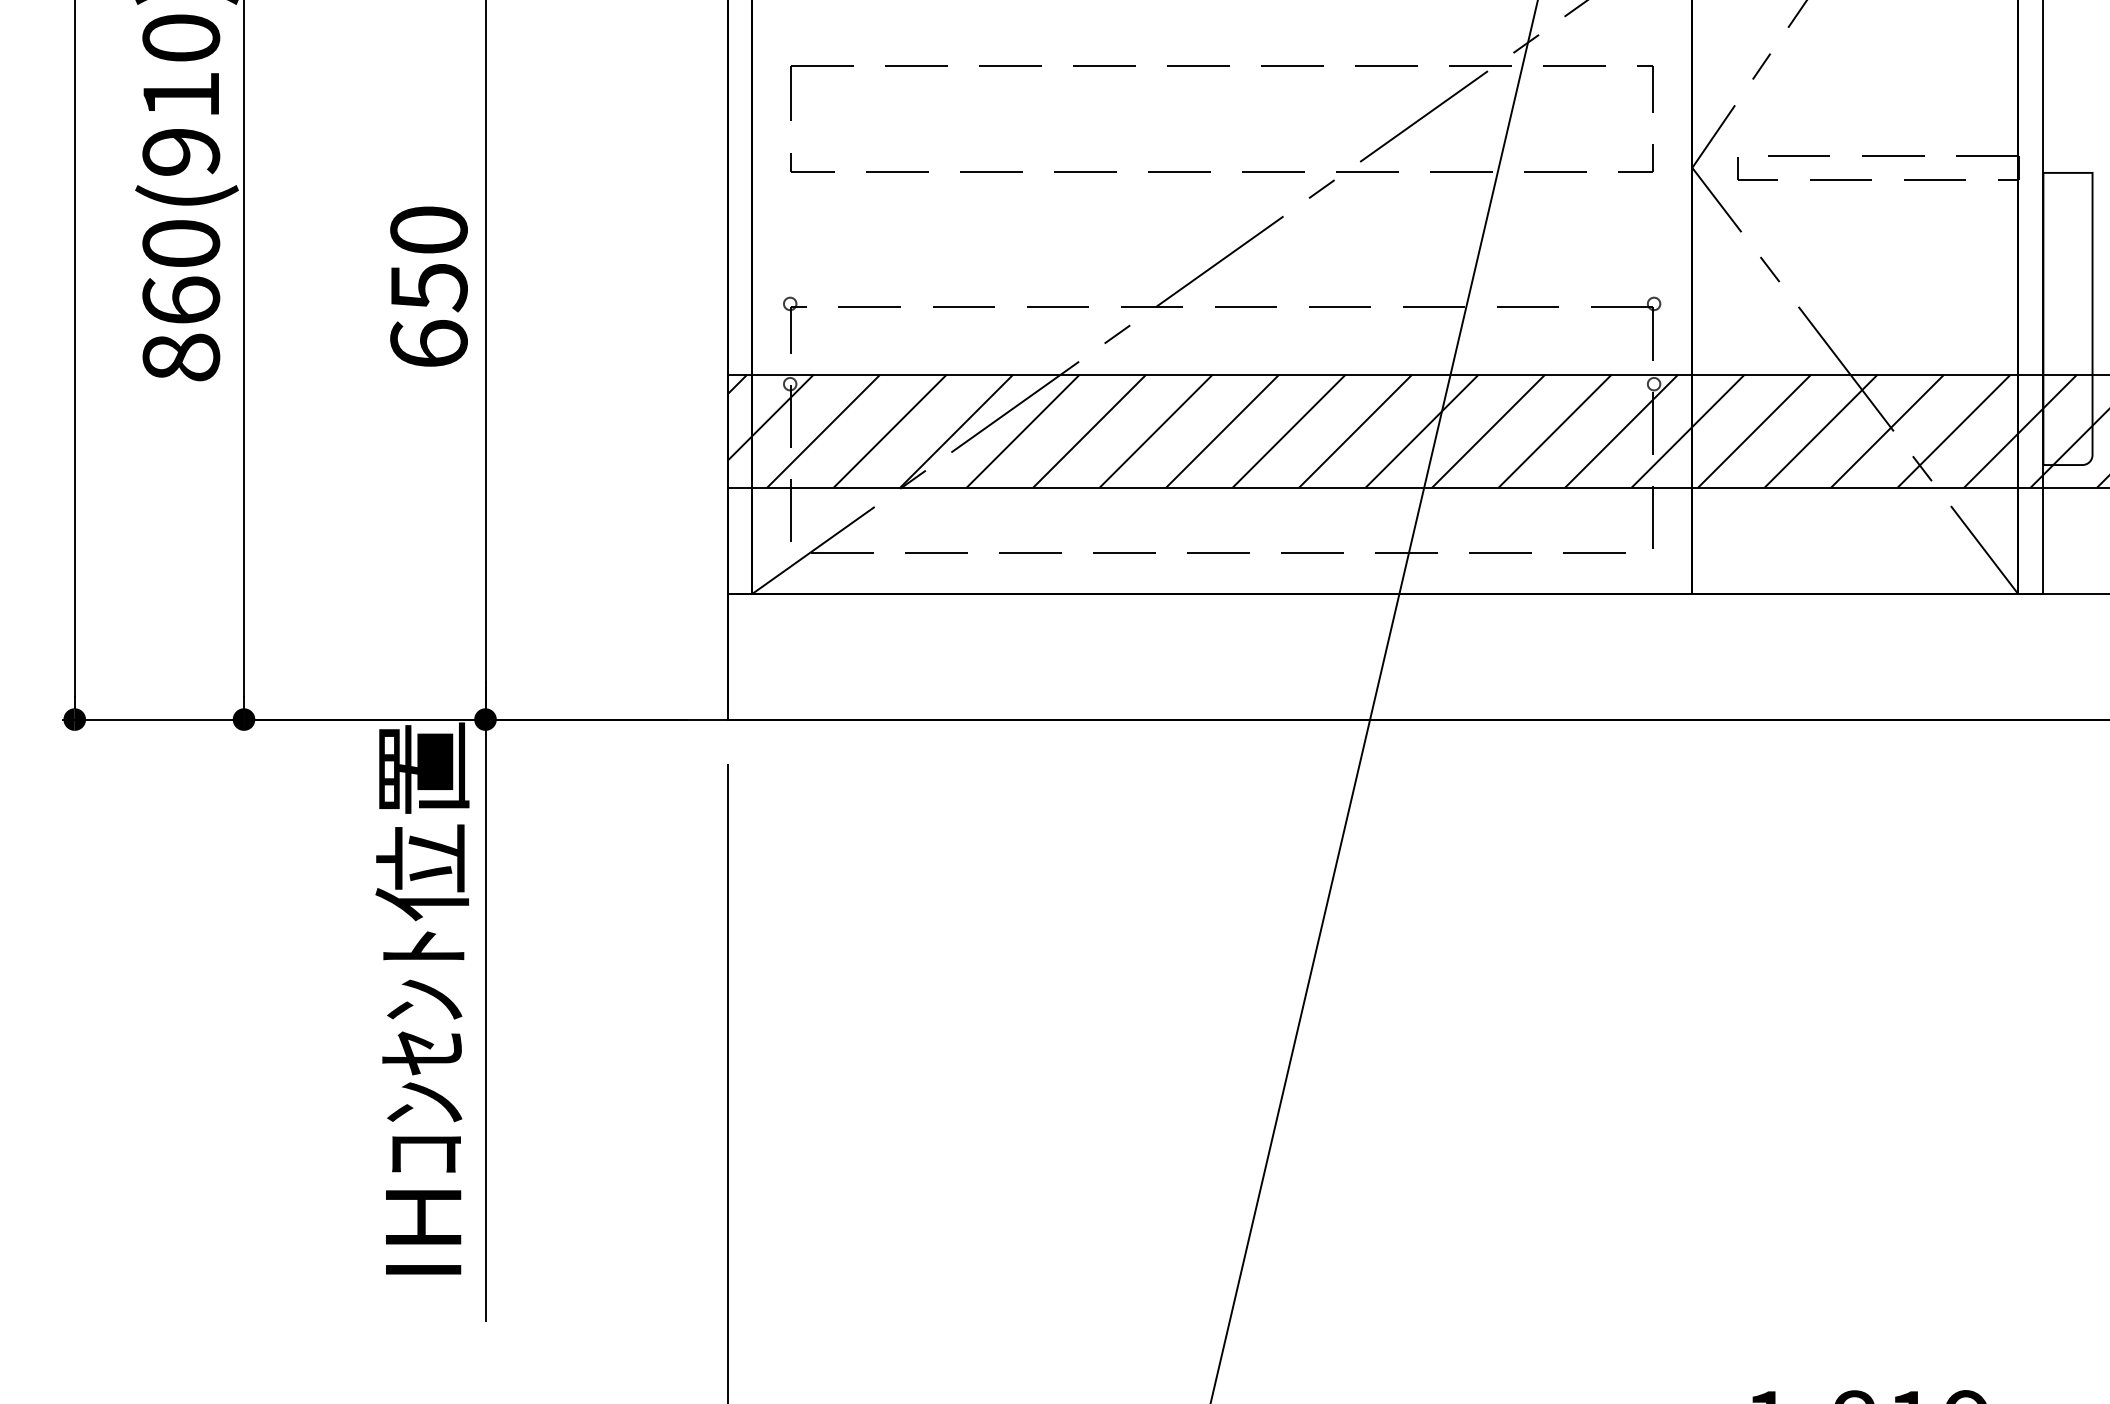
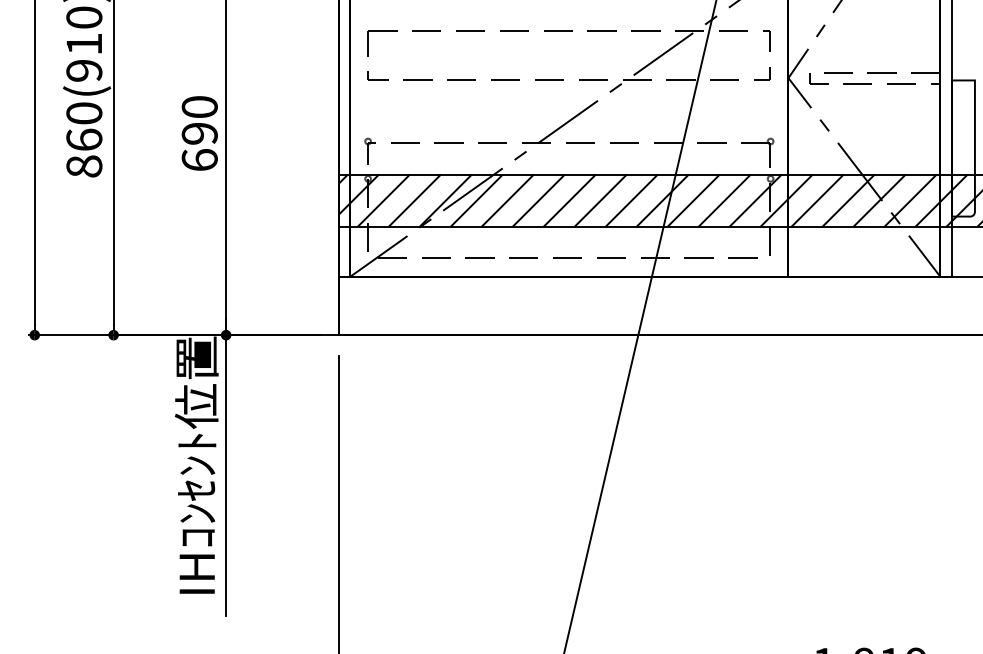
text: (428, 288) -> (199, 134), 650 -> 690

